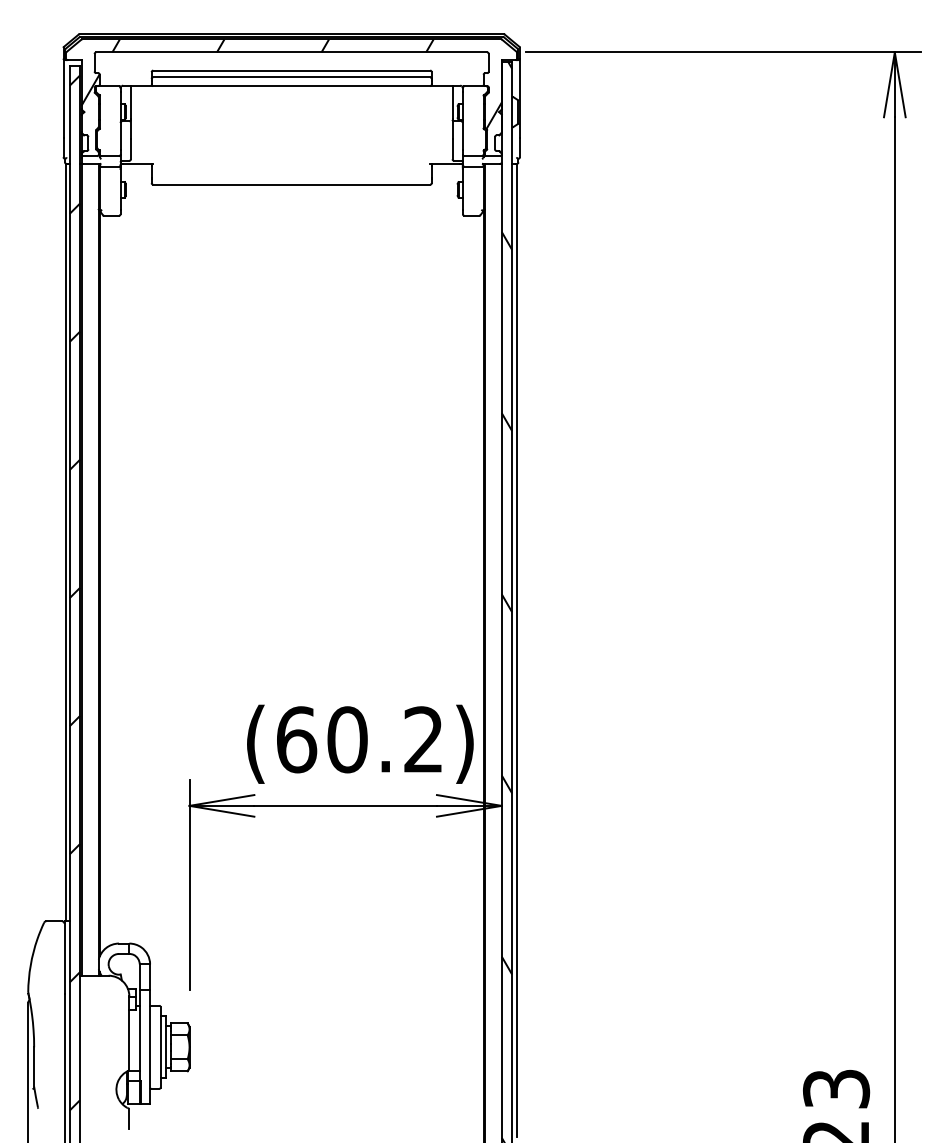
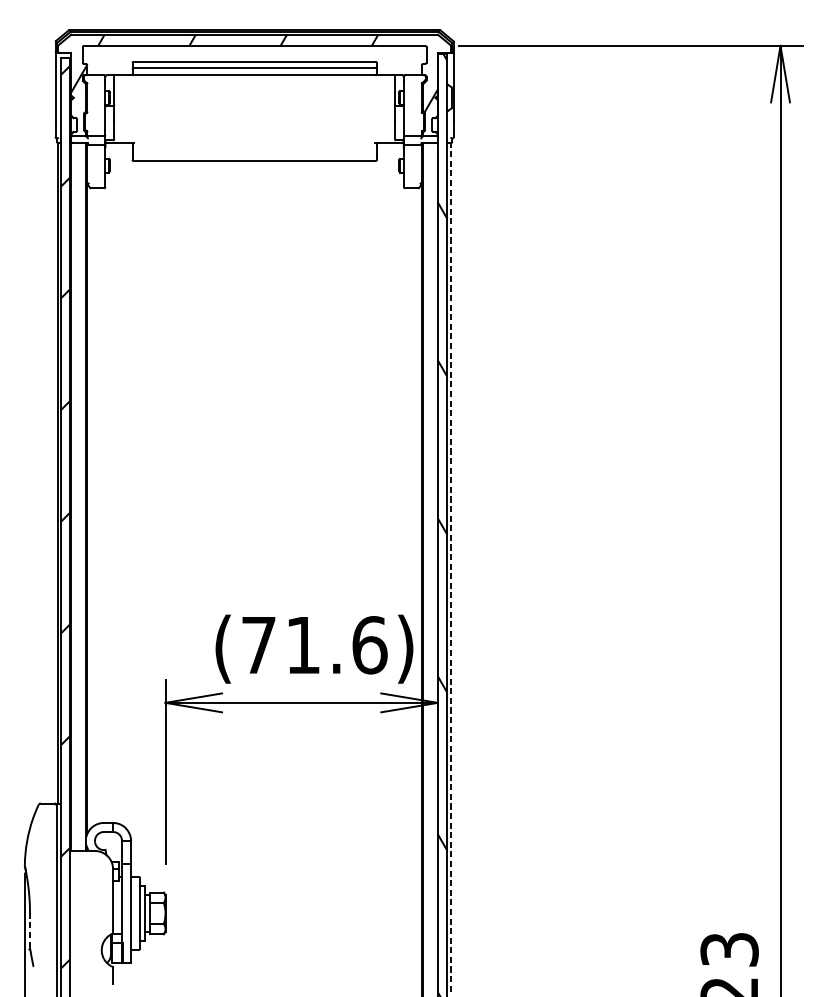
line: (517, 650) -> (451, 567), solid -> dashed
text: (360, 739) -> (314, 644), (60.2) -> (71.6)
line: (34, 1066) -> (30, 930), solid -> dashed

